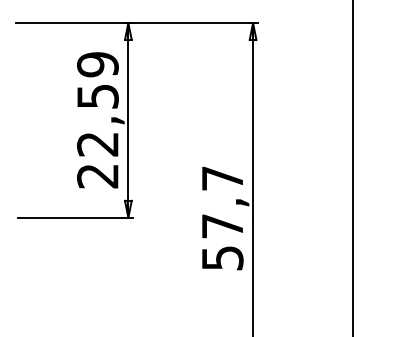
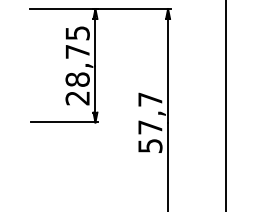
text: (97, 104) -> (77, 56), 22,59 -> 28,75

